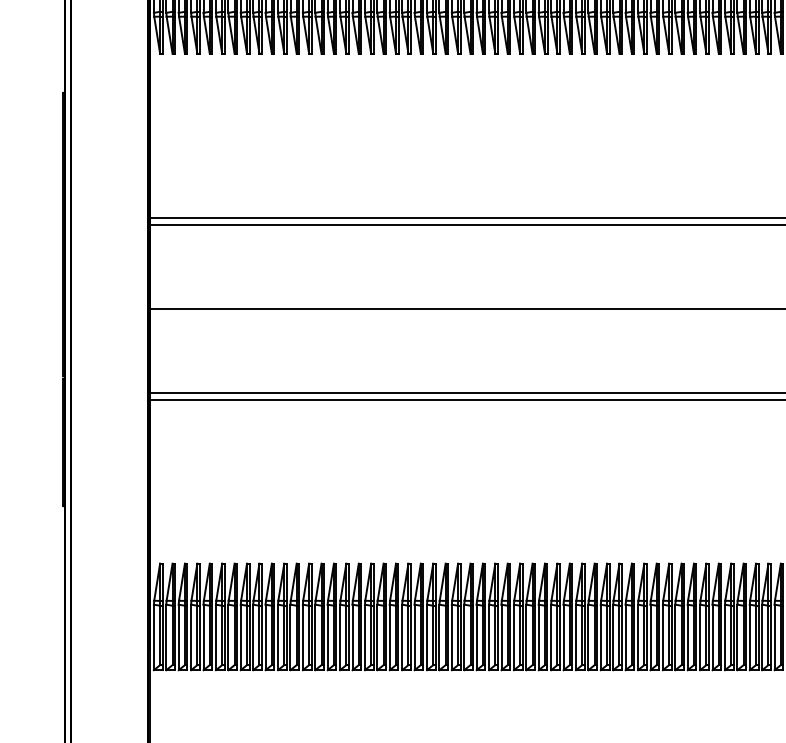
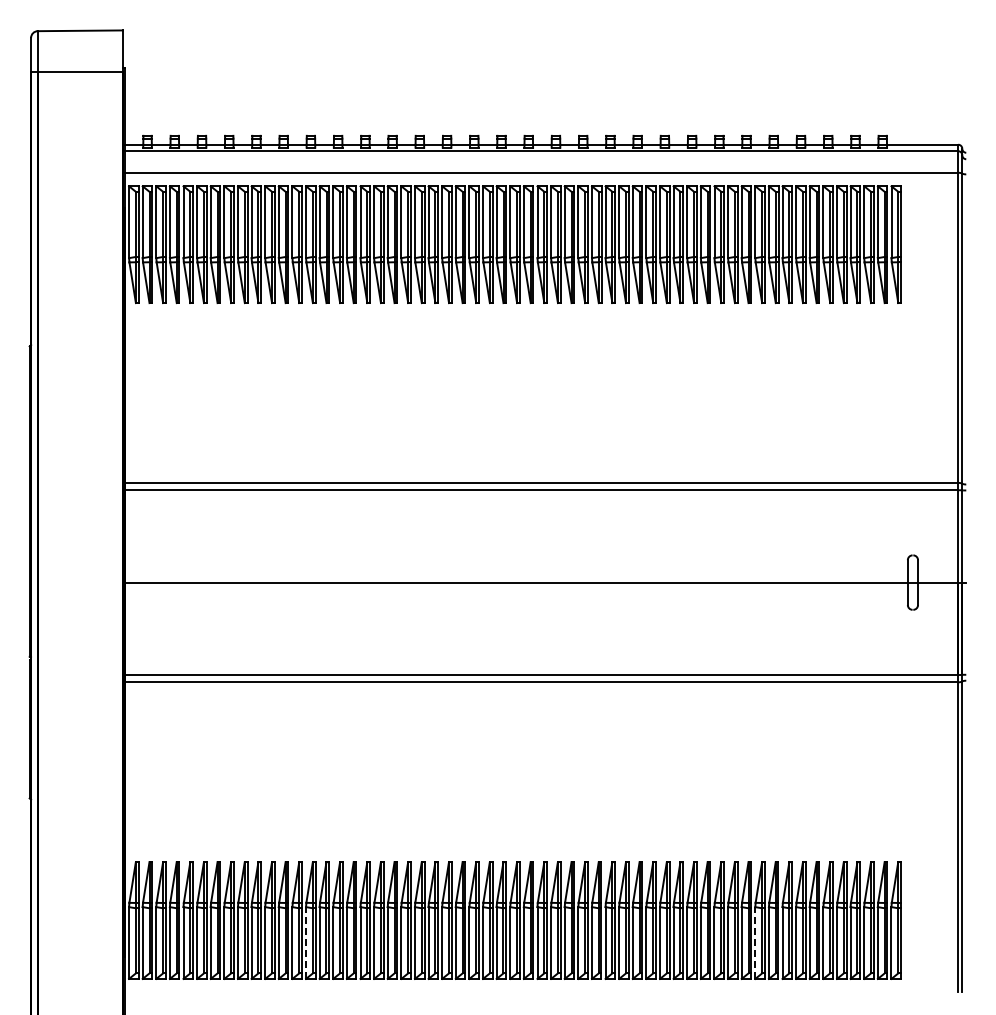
line: (315, 637) -> (306, 943), solid -> dashed
line: (725, 637) -> (755, 943), solid -> dashed

